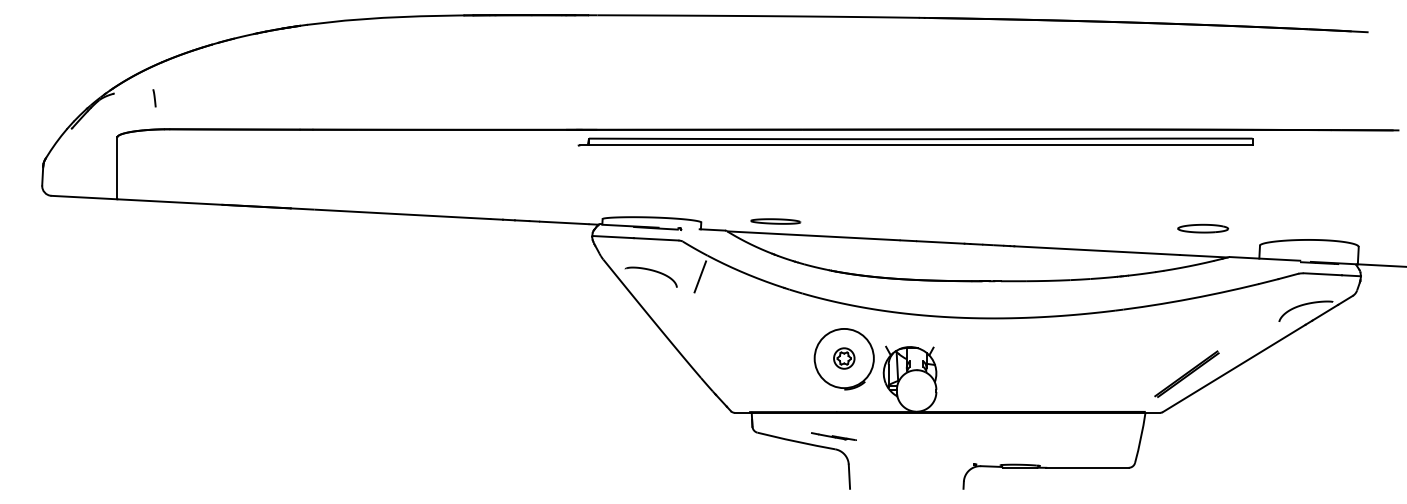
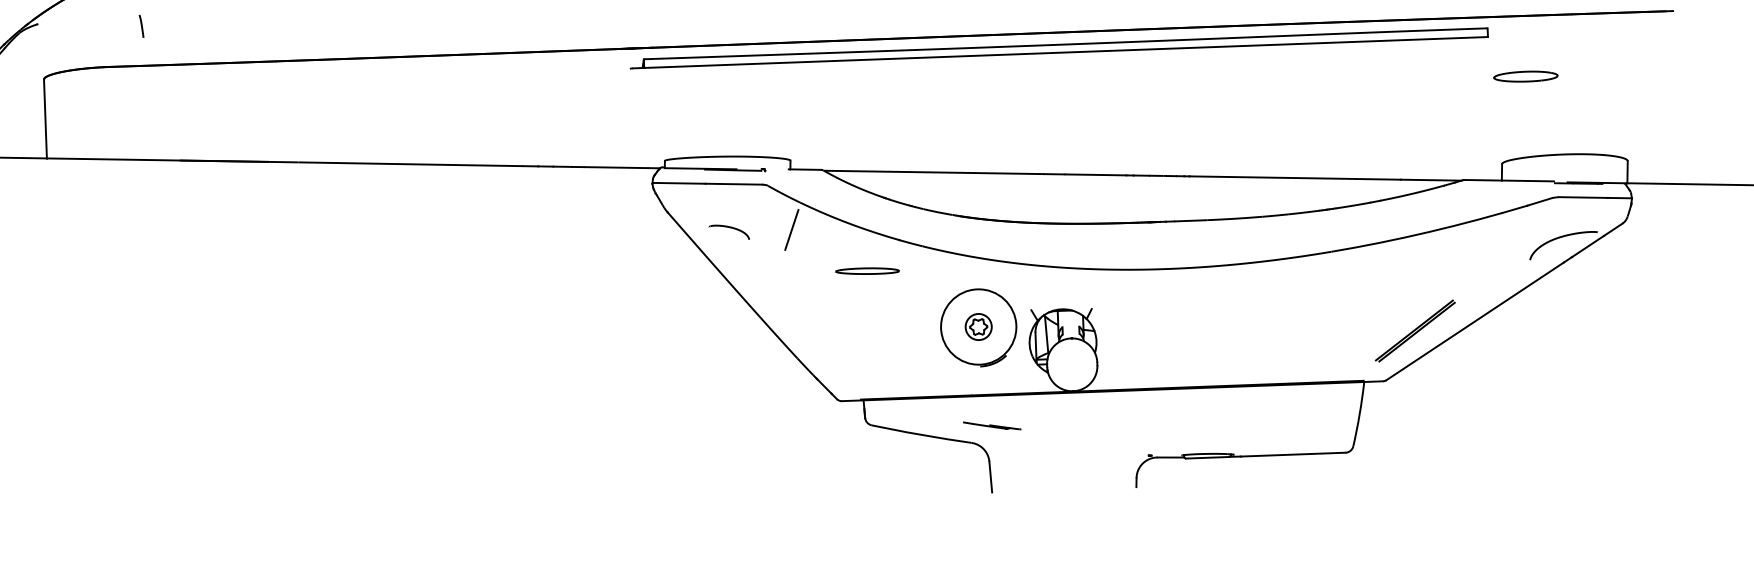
line: (154, 98) -> (141, 26), moved
part: (775, 221) -> (867, 271), moved
part: (1203, 228) -> (1526, 76), moved
part: (650, 276) -> (728, 231), size x0.6
line: (833, 436) -> (991, 425), moved

